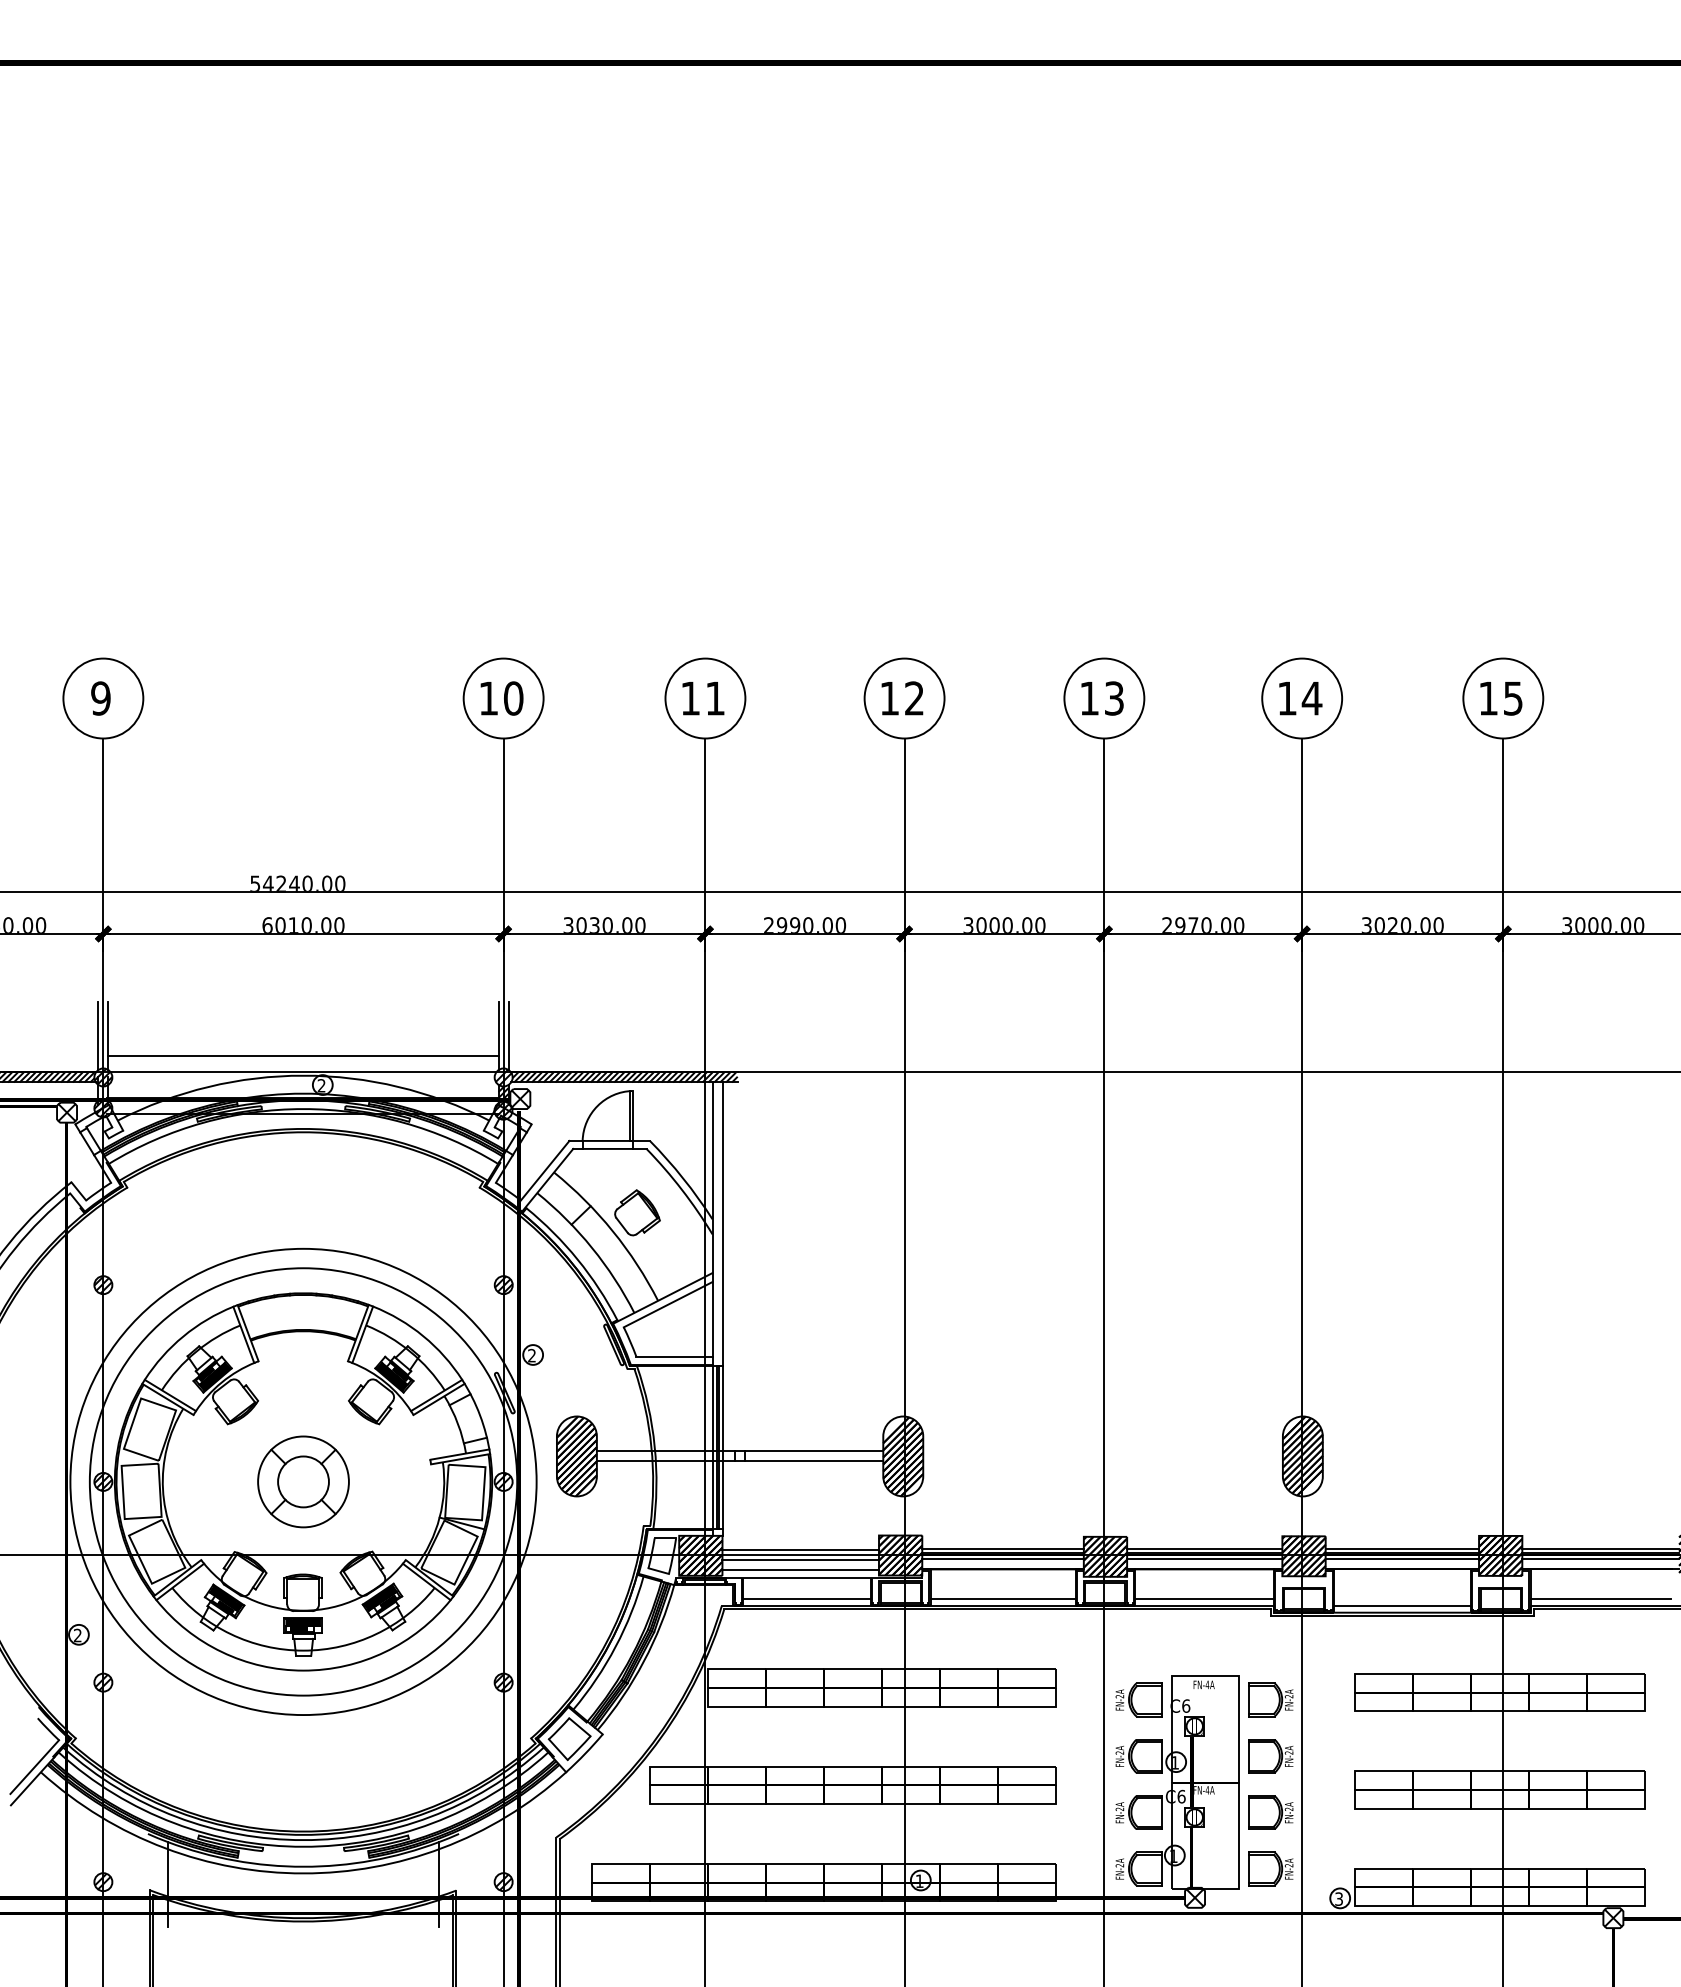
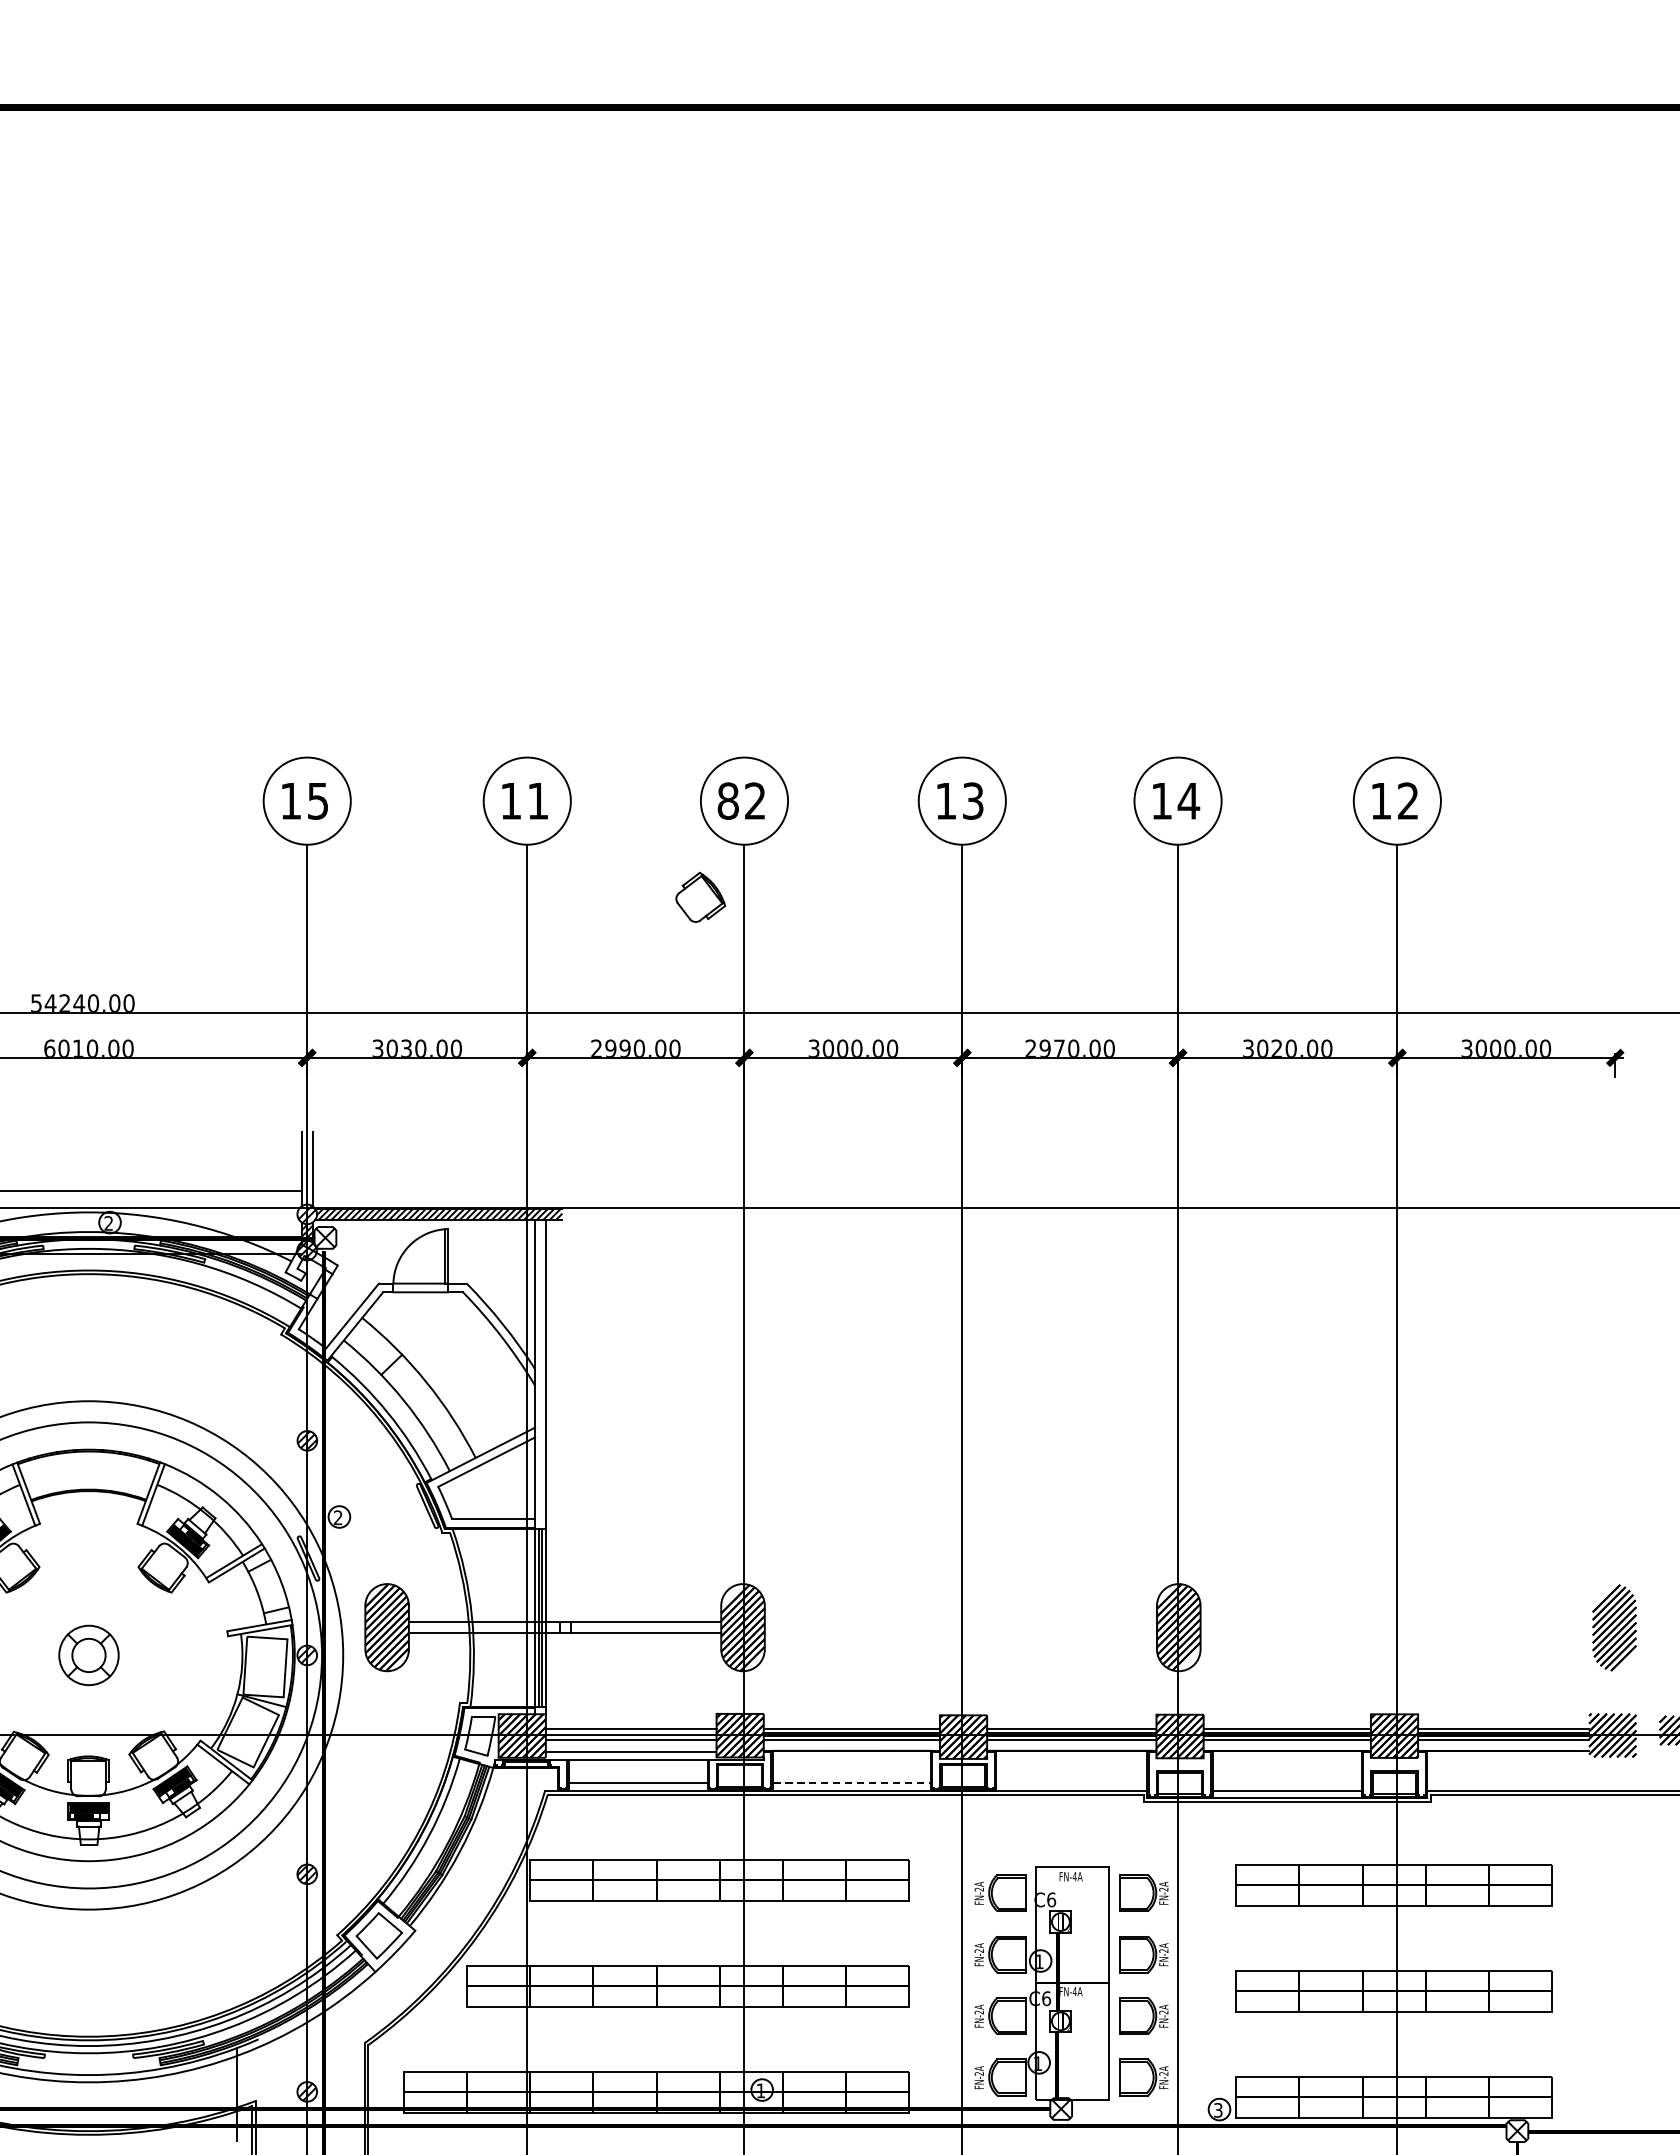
text: (513, 698) -> (317, 801), 10 -> 15
text: (889, 698) -> (728, 801), 12 -> 82
text: (1512, 698) -> (1407, 801), 15 -> 12
part: (637, 1212) -> (700, 897), moved
part: (303, 1481) -> (88, 1654), size x0.6
line: (1003, 1599) -> (852, 1783), solid -> dashed
line: (1204, 1599) -> (1071, 1783), removed
line: (1600, 1599) -> (1503, 1783), removed

